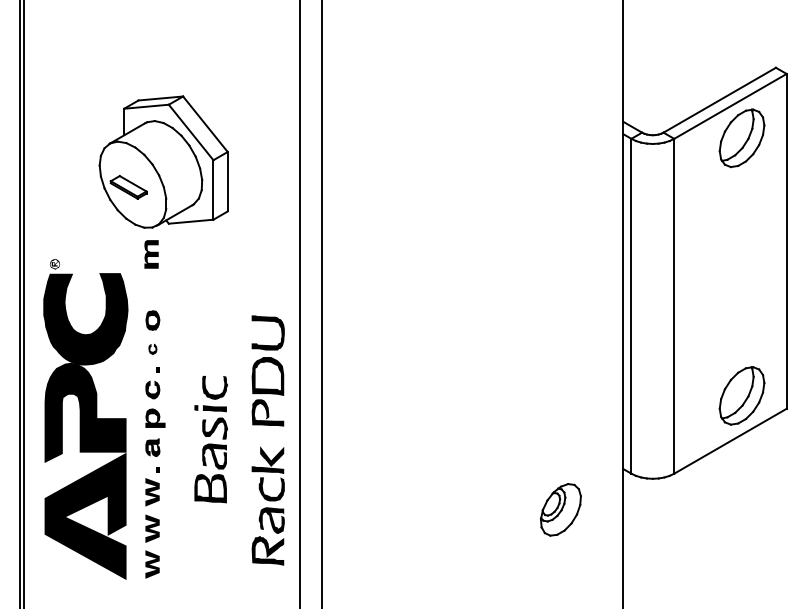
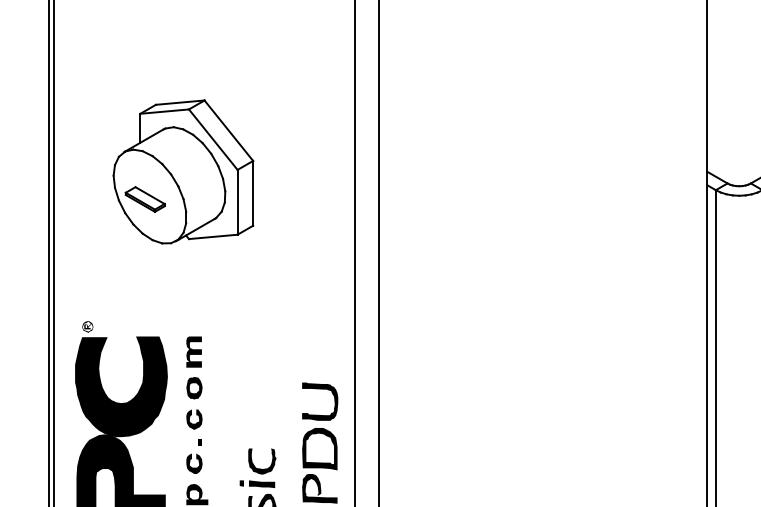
part: (163, 161) -> (183, 171), moved
part: (151, 254) -> (194, 352), moved
part: (152, 349) -> (194, 419), size x1.67

